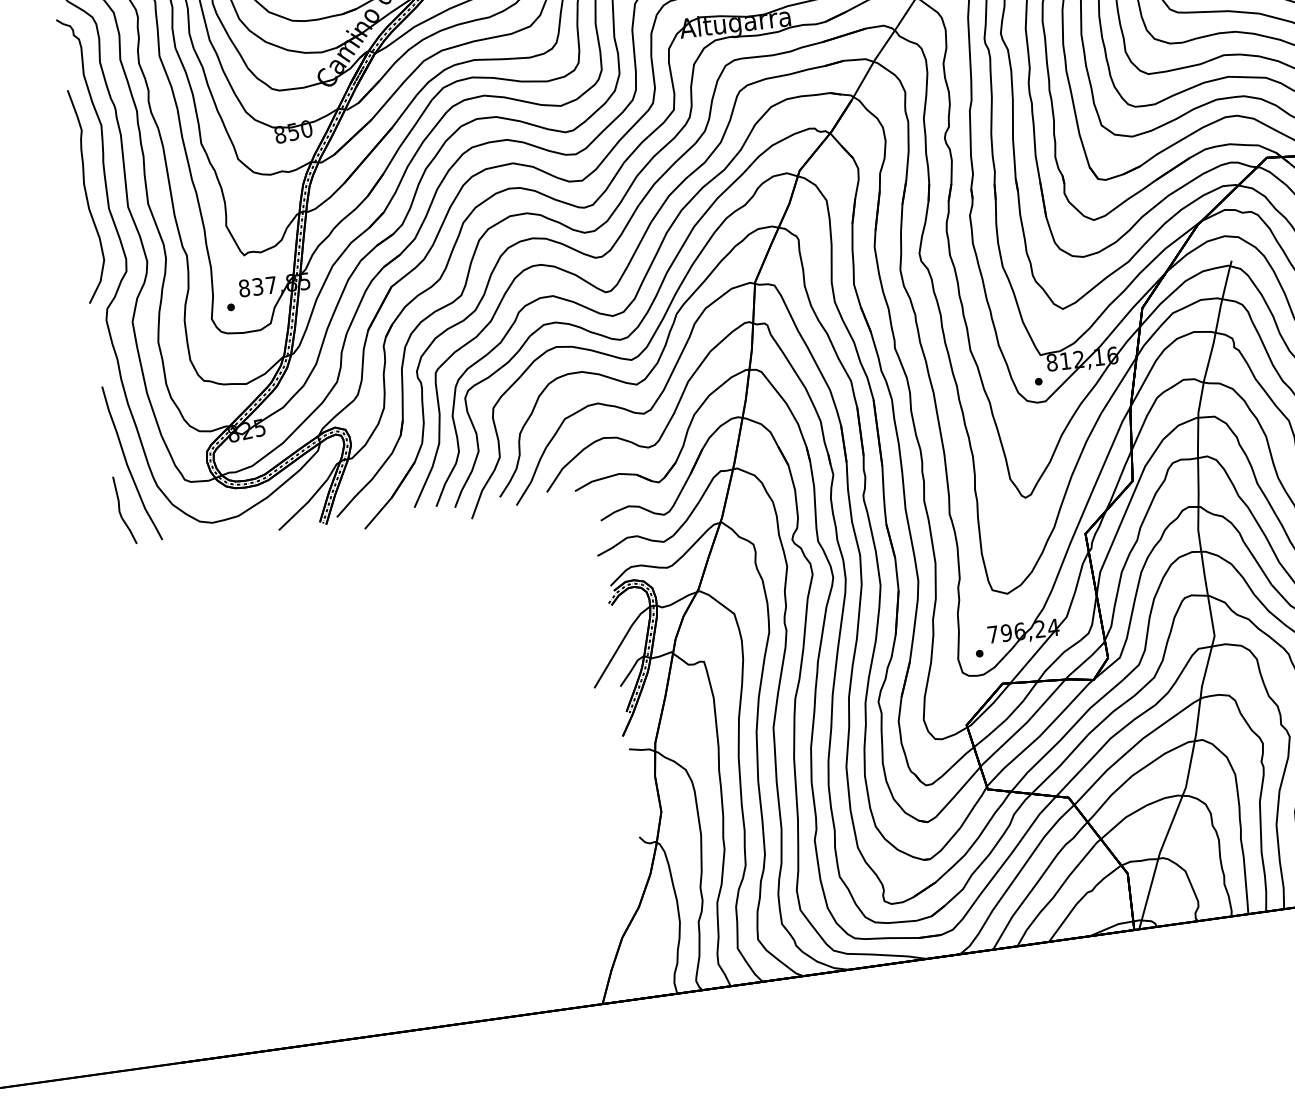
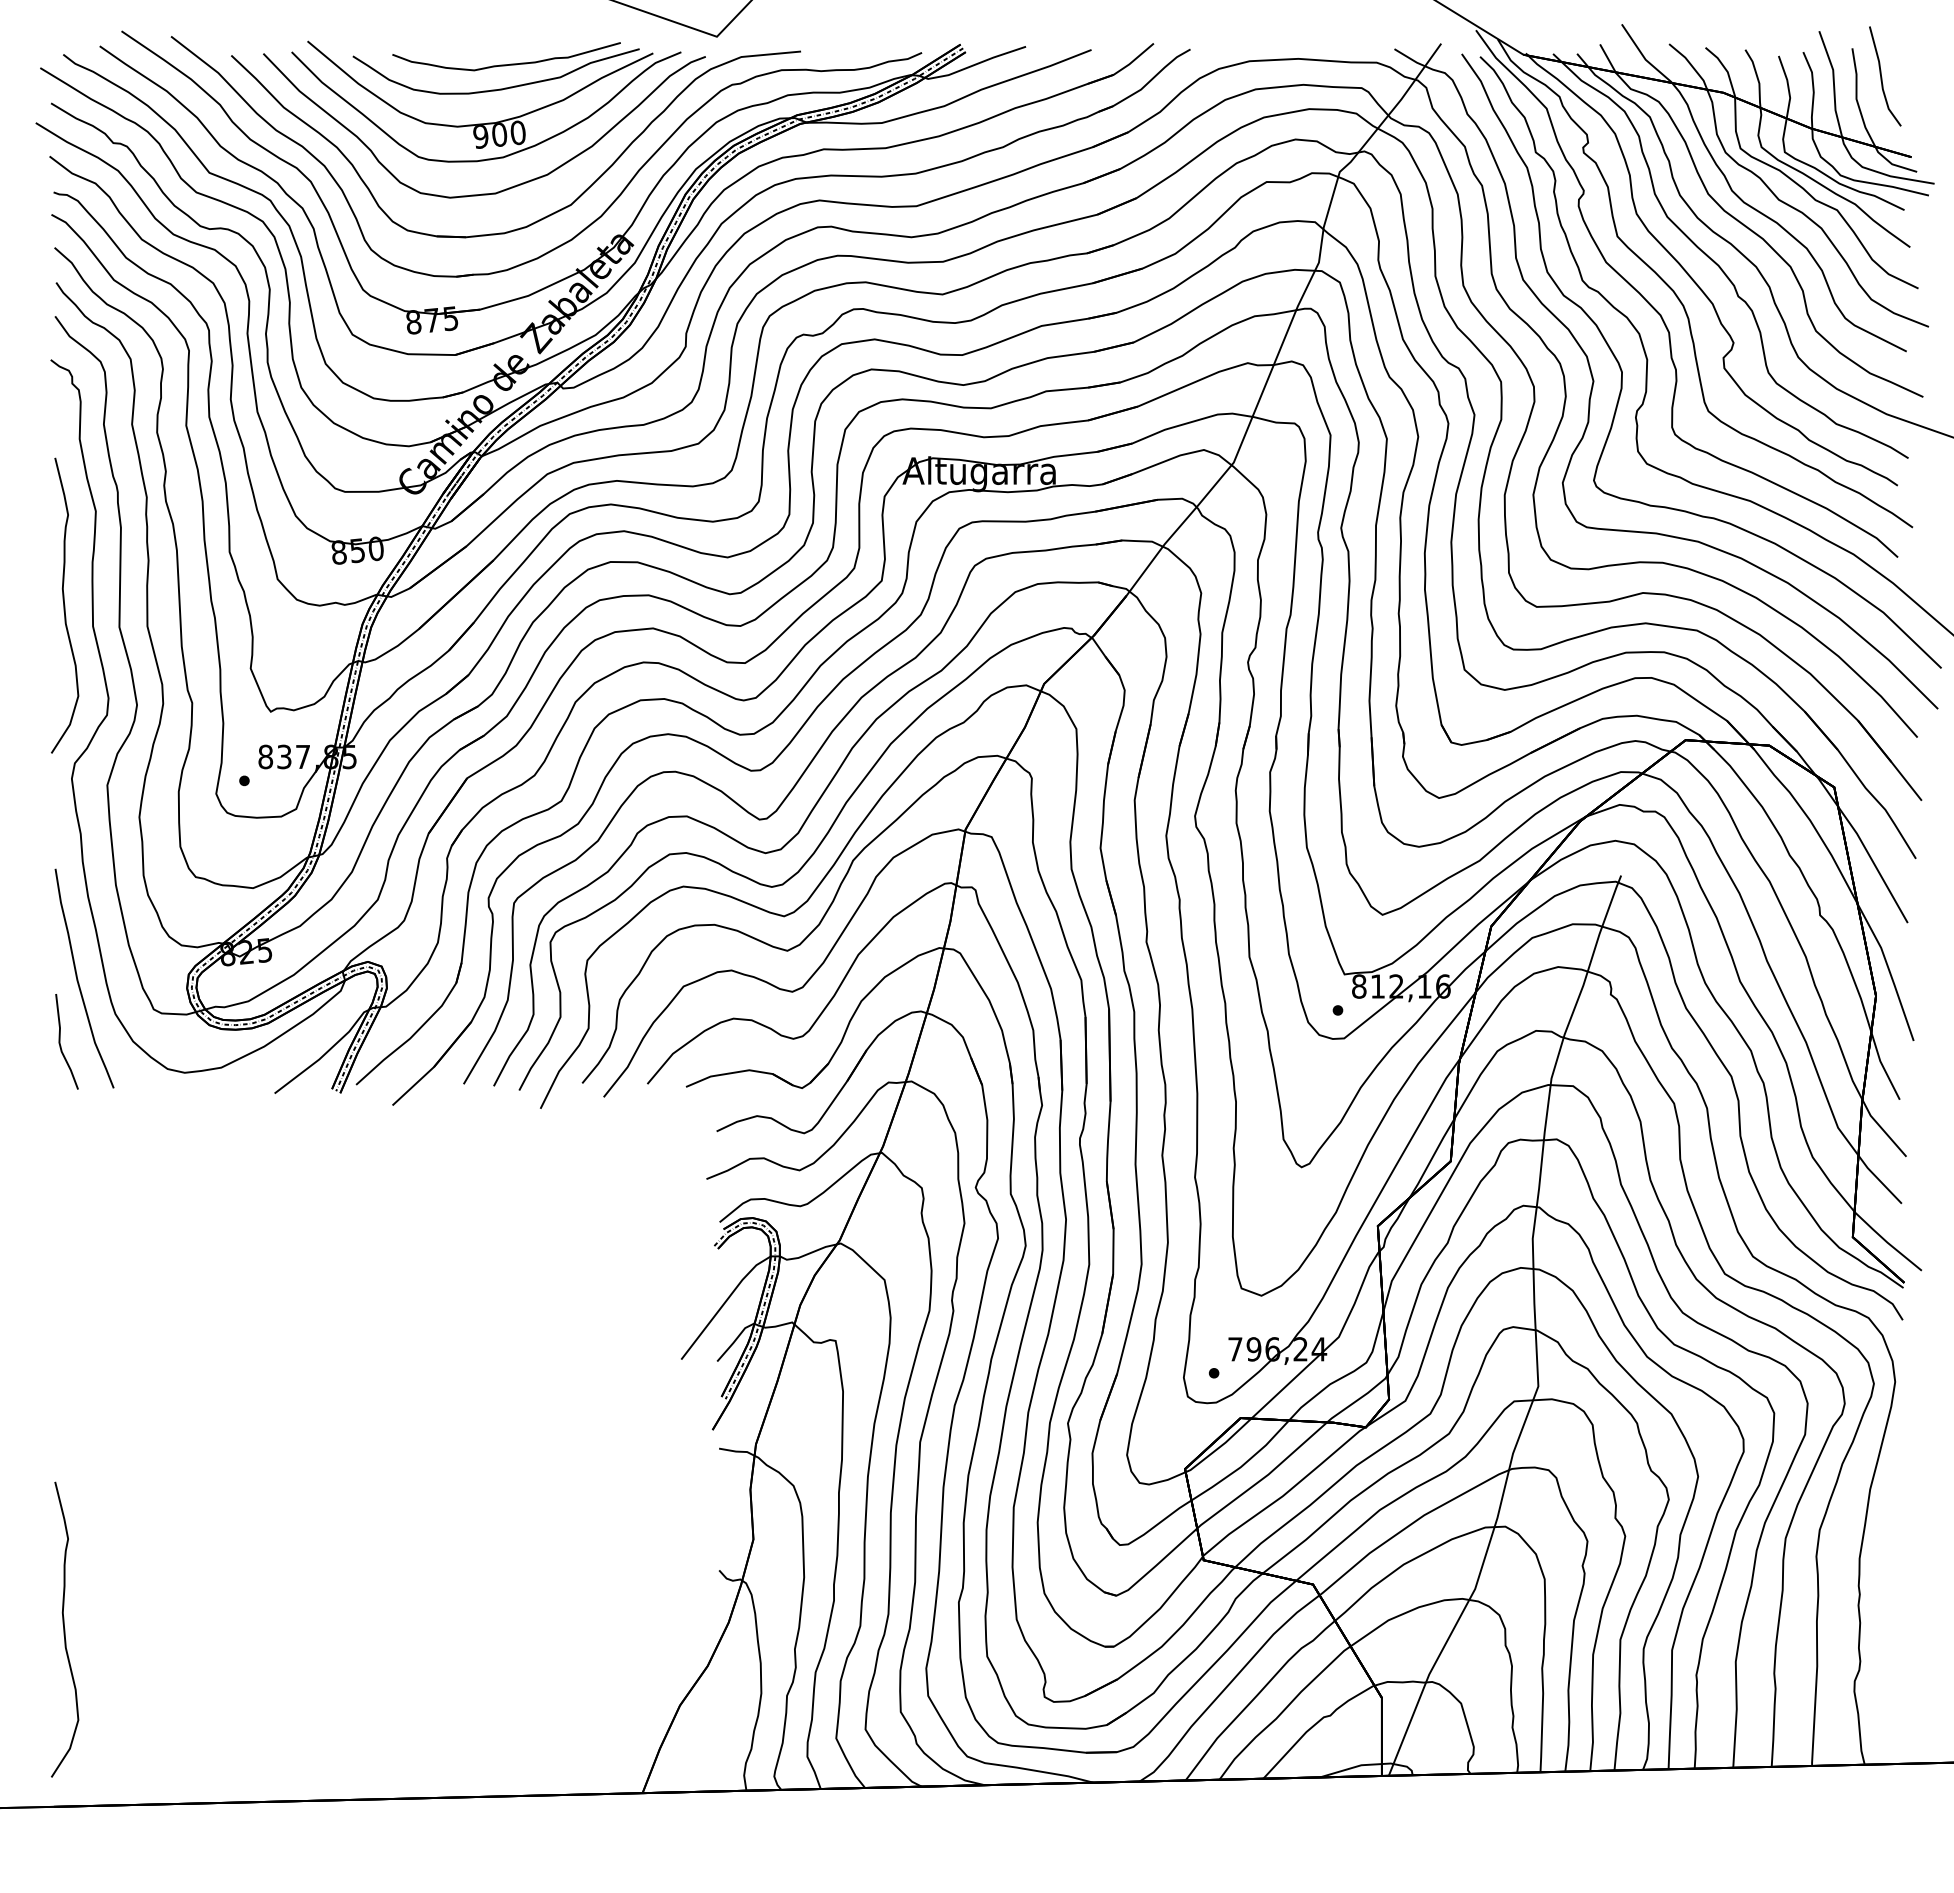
curve: (172, 934) -> (65, 1629), added

